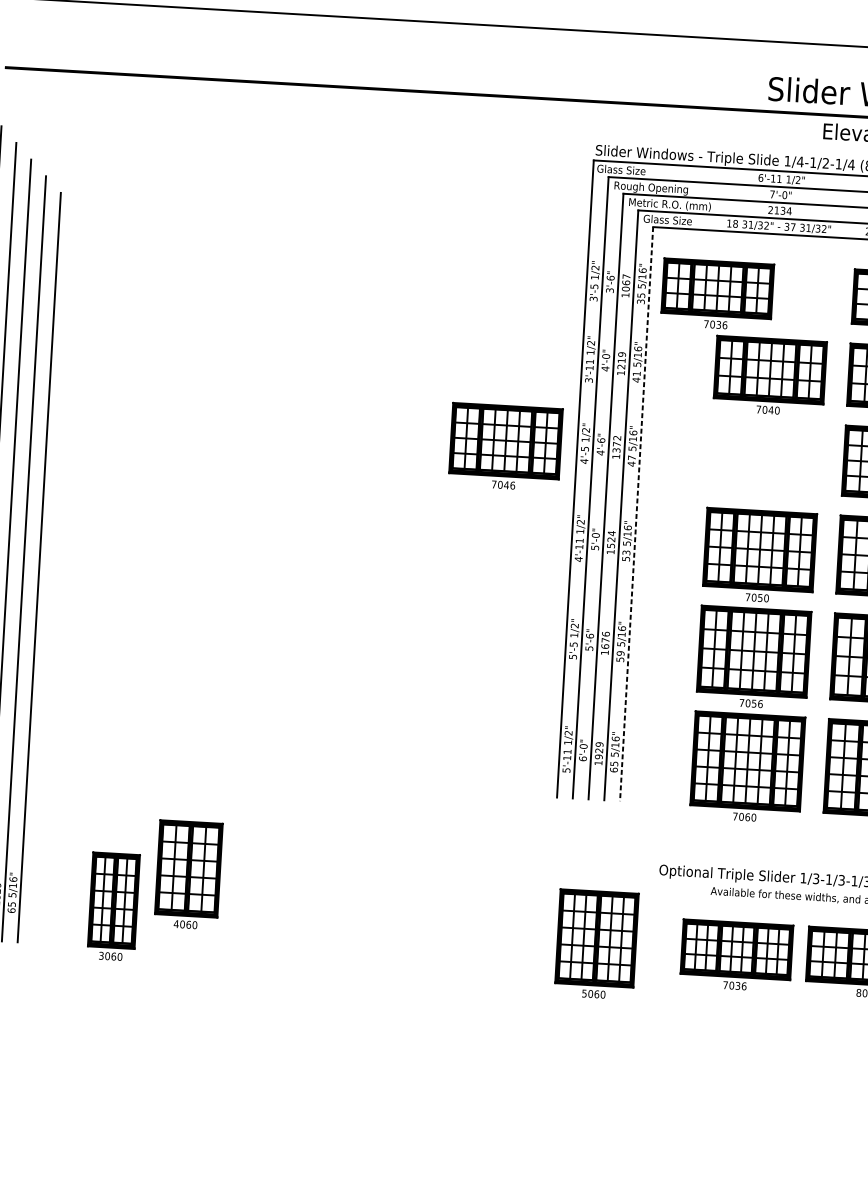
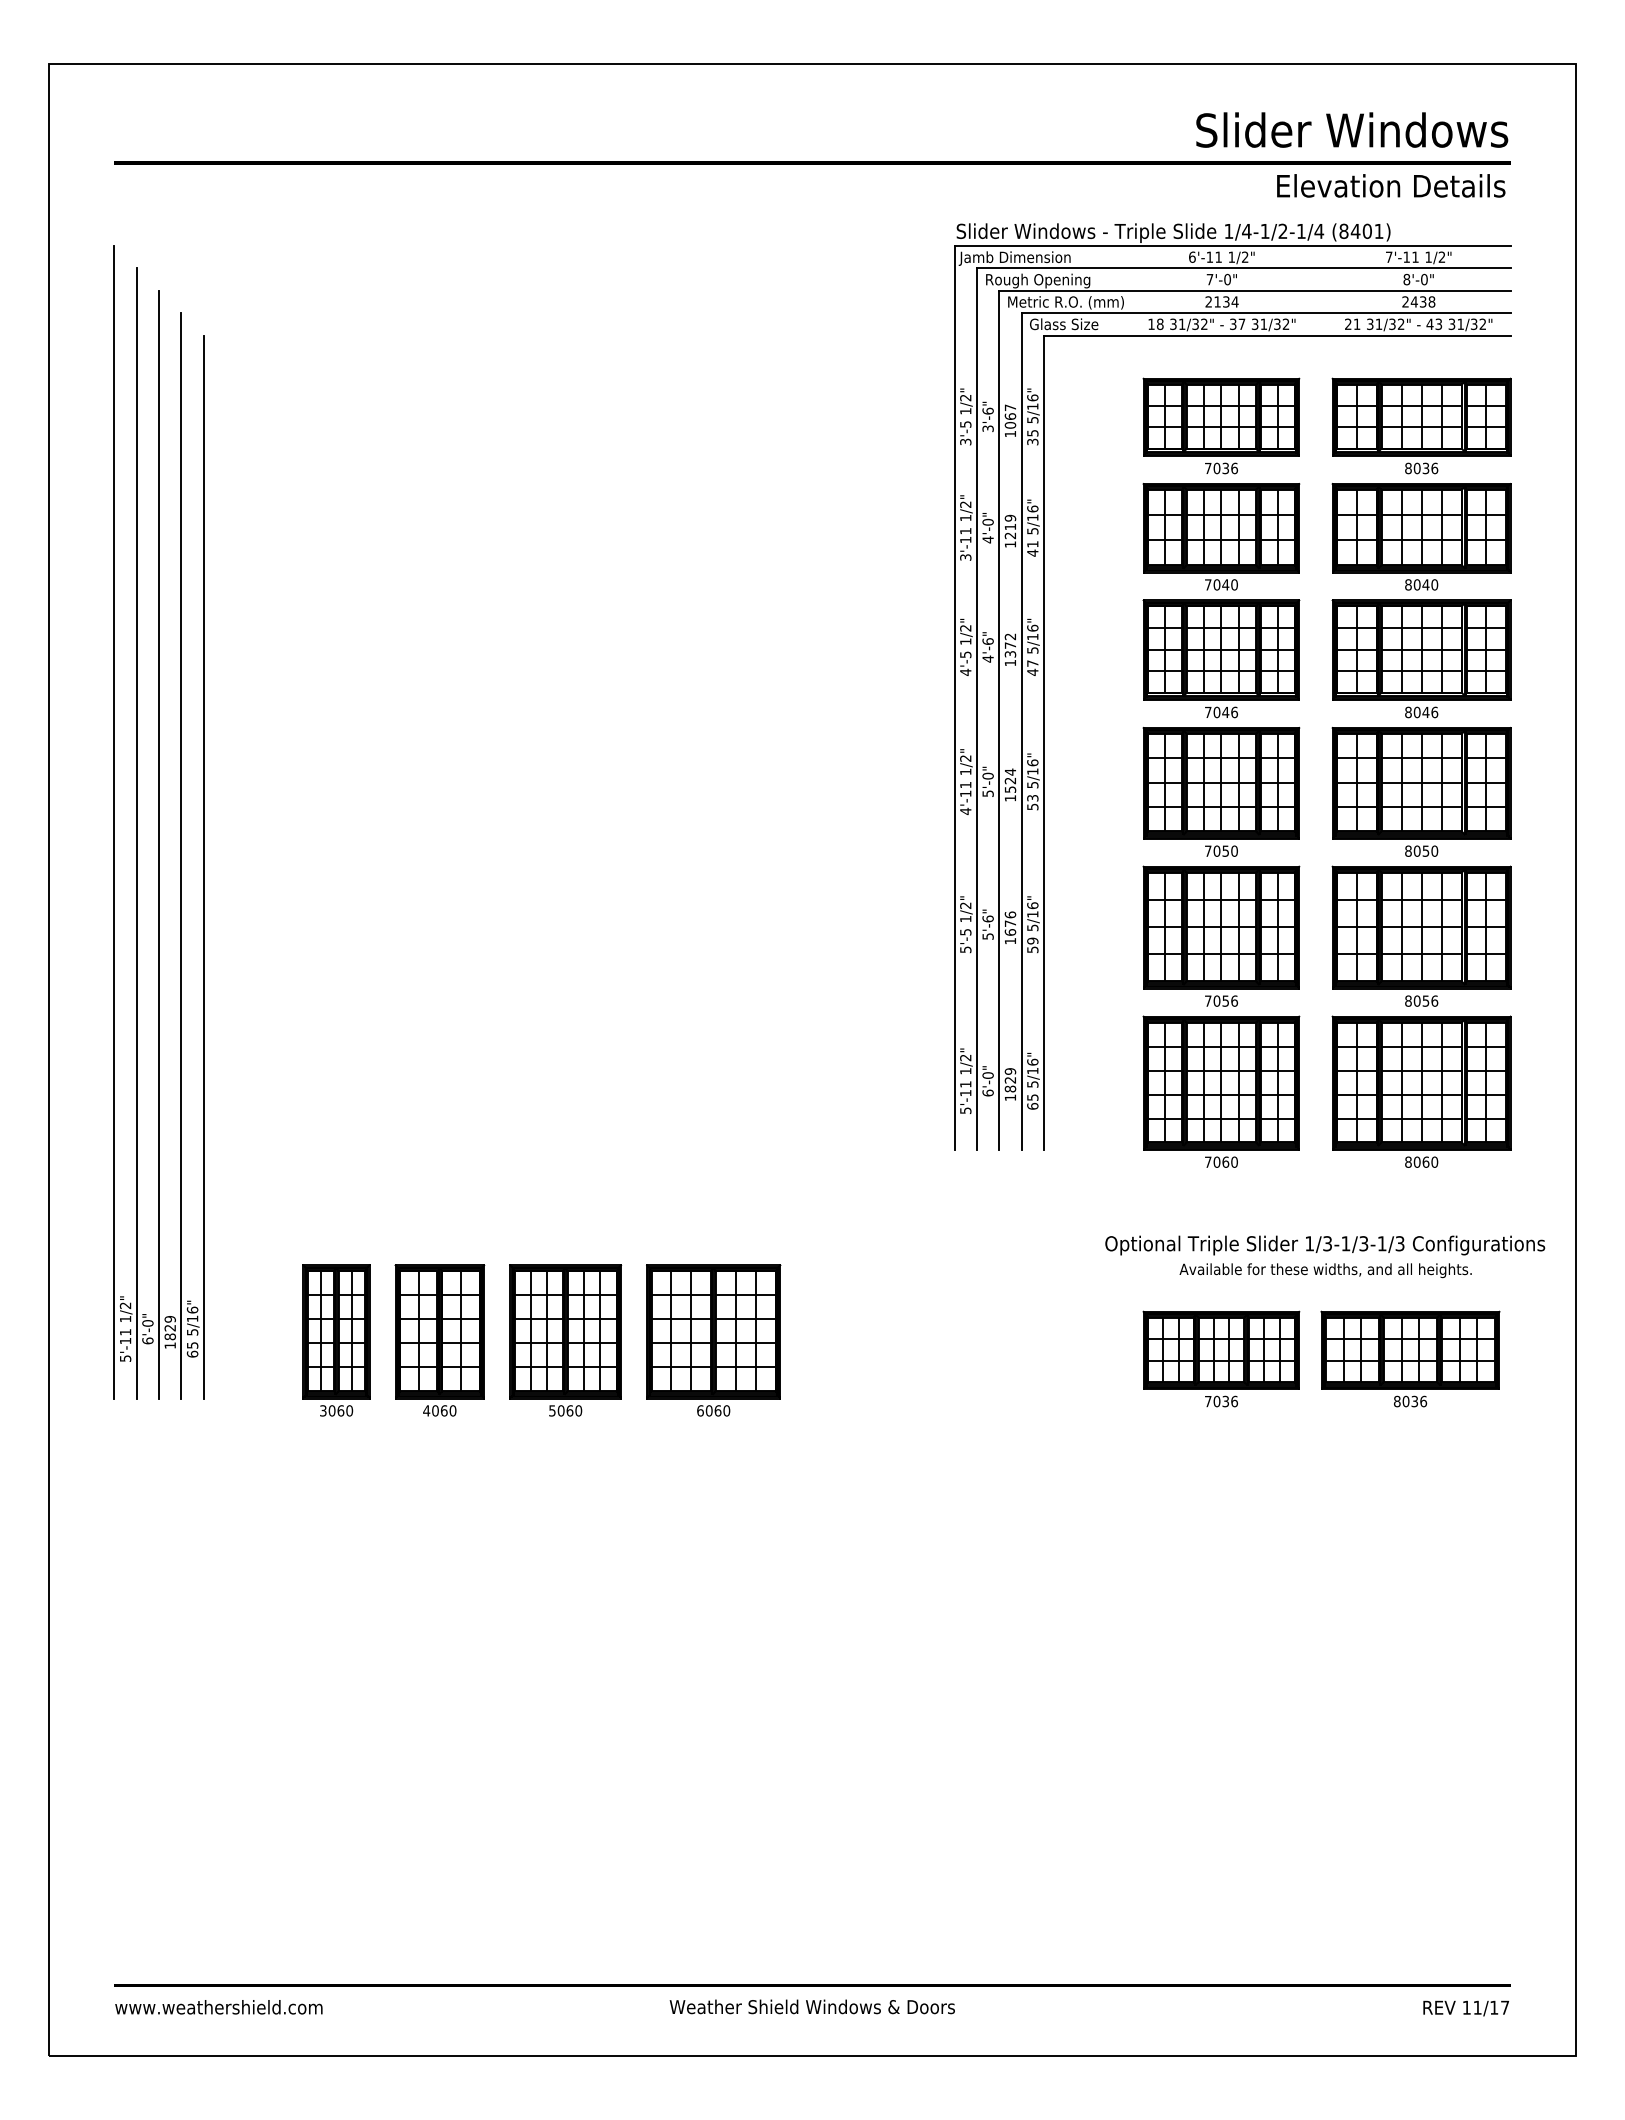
text: (635, 171) -> (1014, 258), Glass Size -> Jamb Dimension
part: (717, 294) -> (1221, 425), moved
part: (505, 447) -> (1221, 658), moved
line: (636, 514) -> (1044, 743), dashed -> solid
text: (598, 756) -> (1010, 1088), 1929 -> 1829
part: (188, 875) -> (439, 1340), moved
part: (379, 922) -> (713, 1340), added
part: (596, 944) -> (565, 1340), moved

